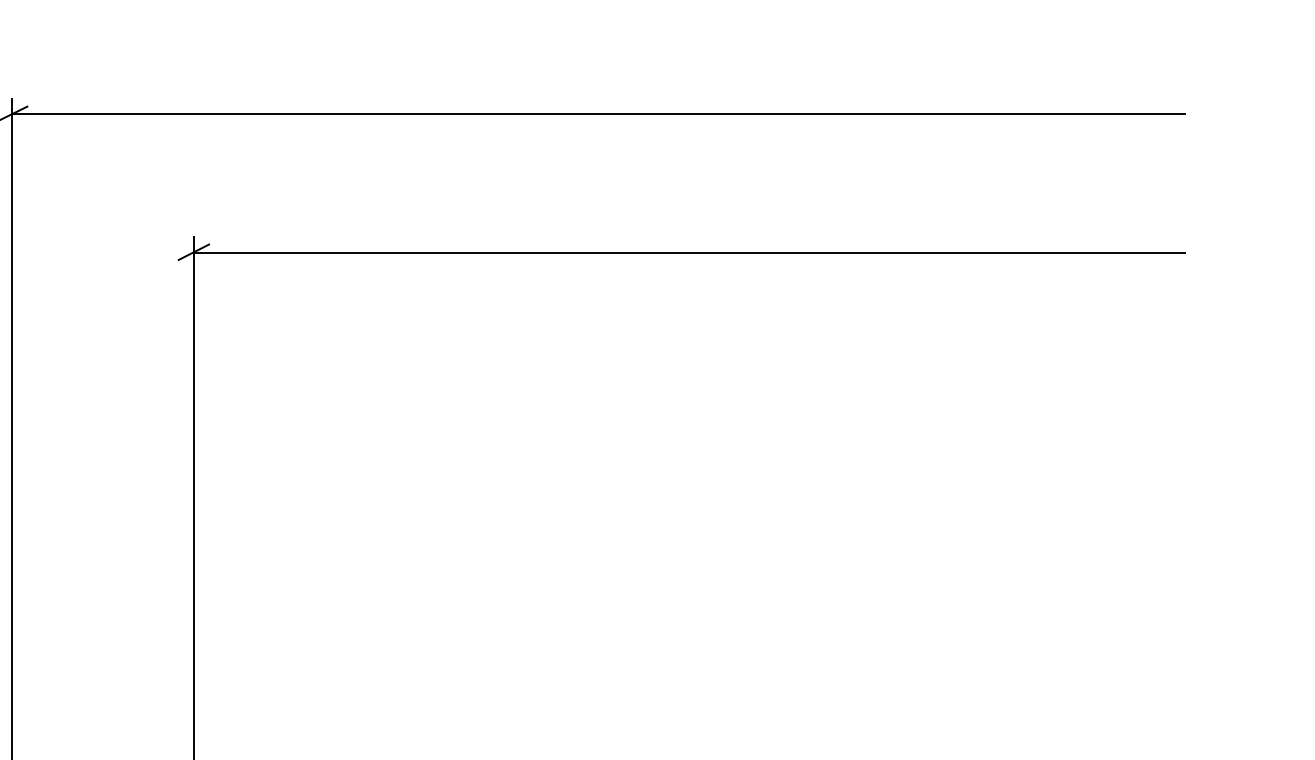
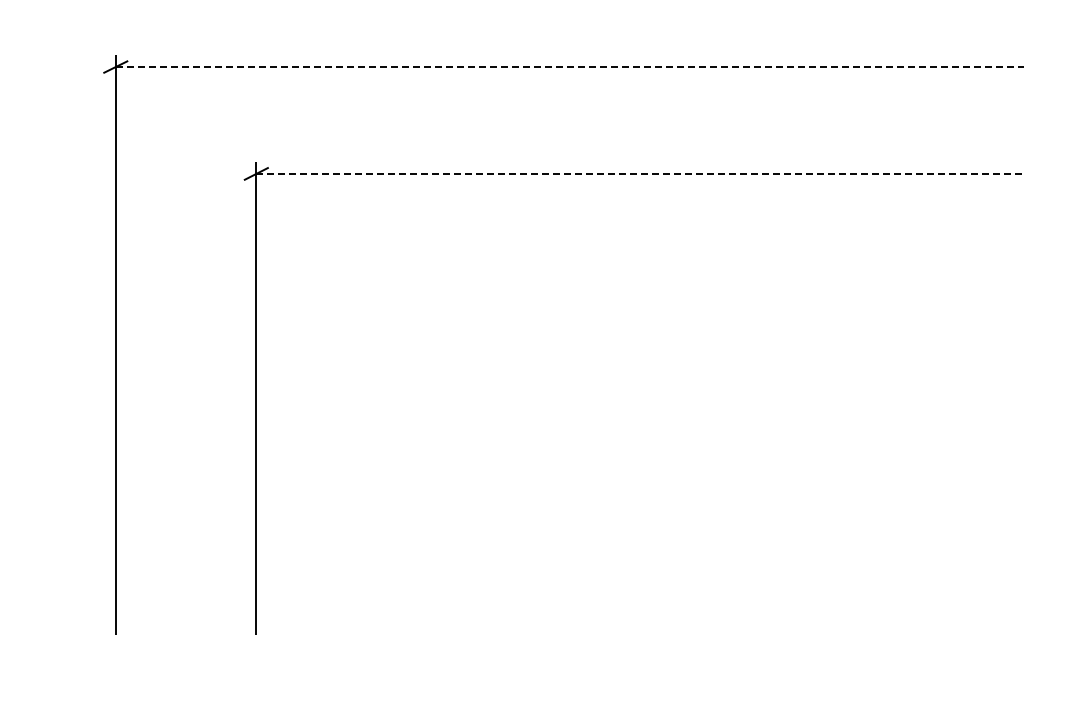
line: (598, 114) -> (569, 67), solid -> dashed
line: (690, 253) -> (640, 174), solid -> dashed

